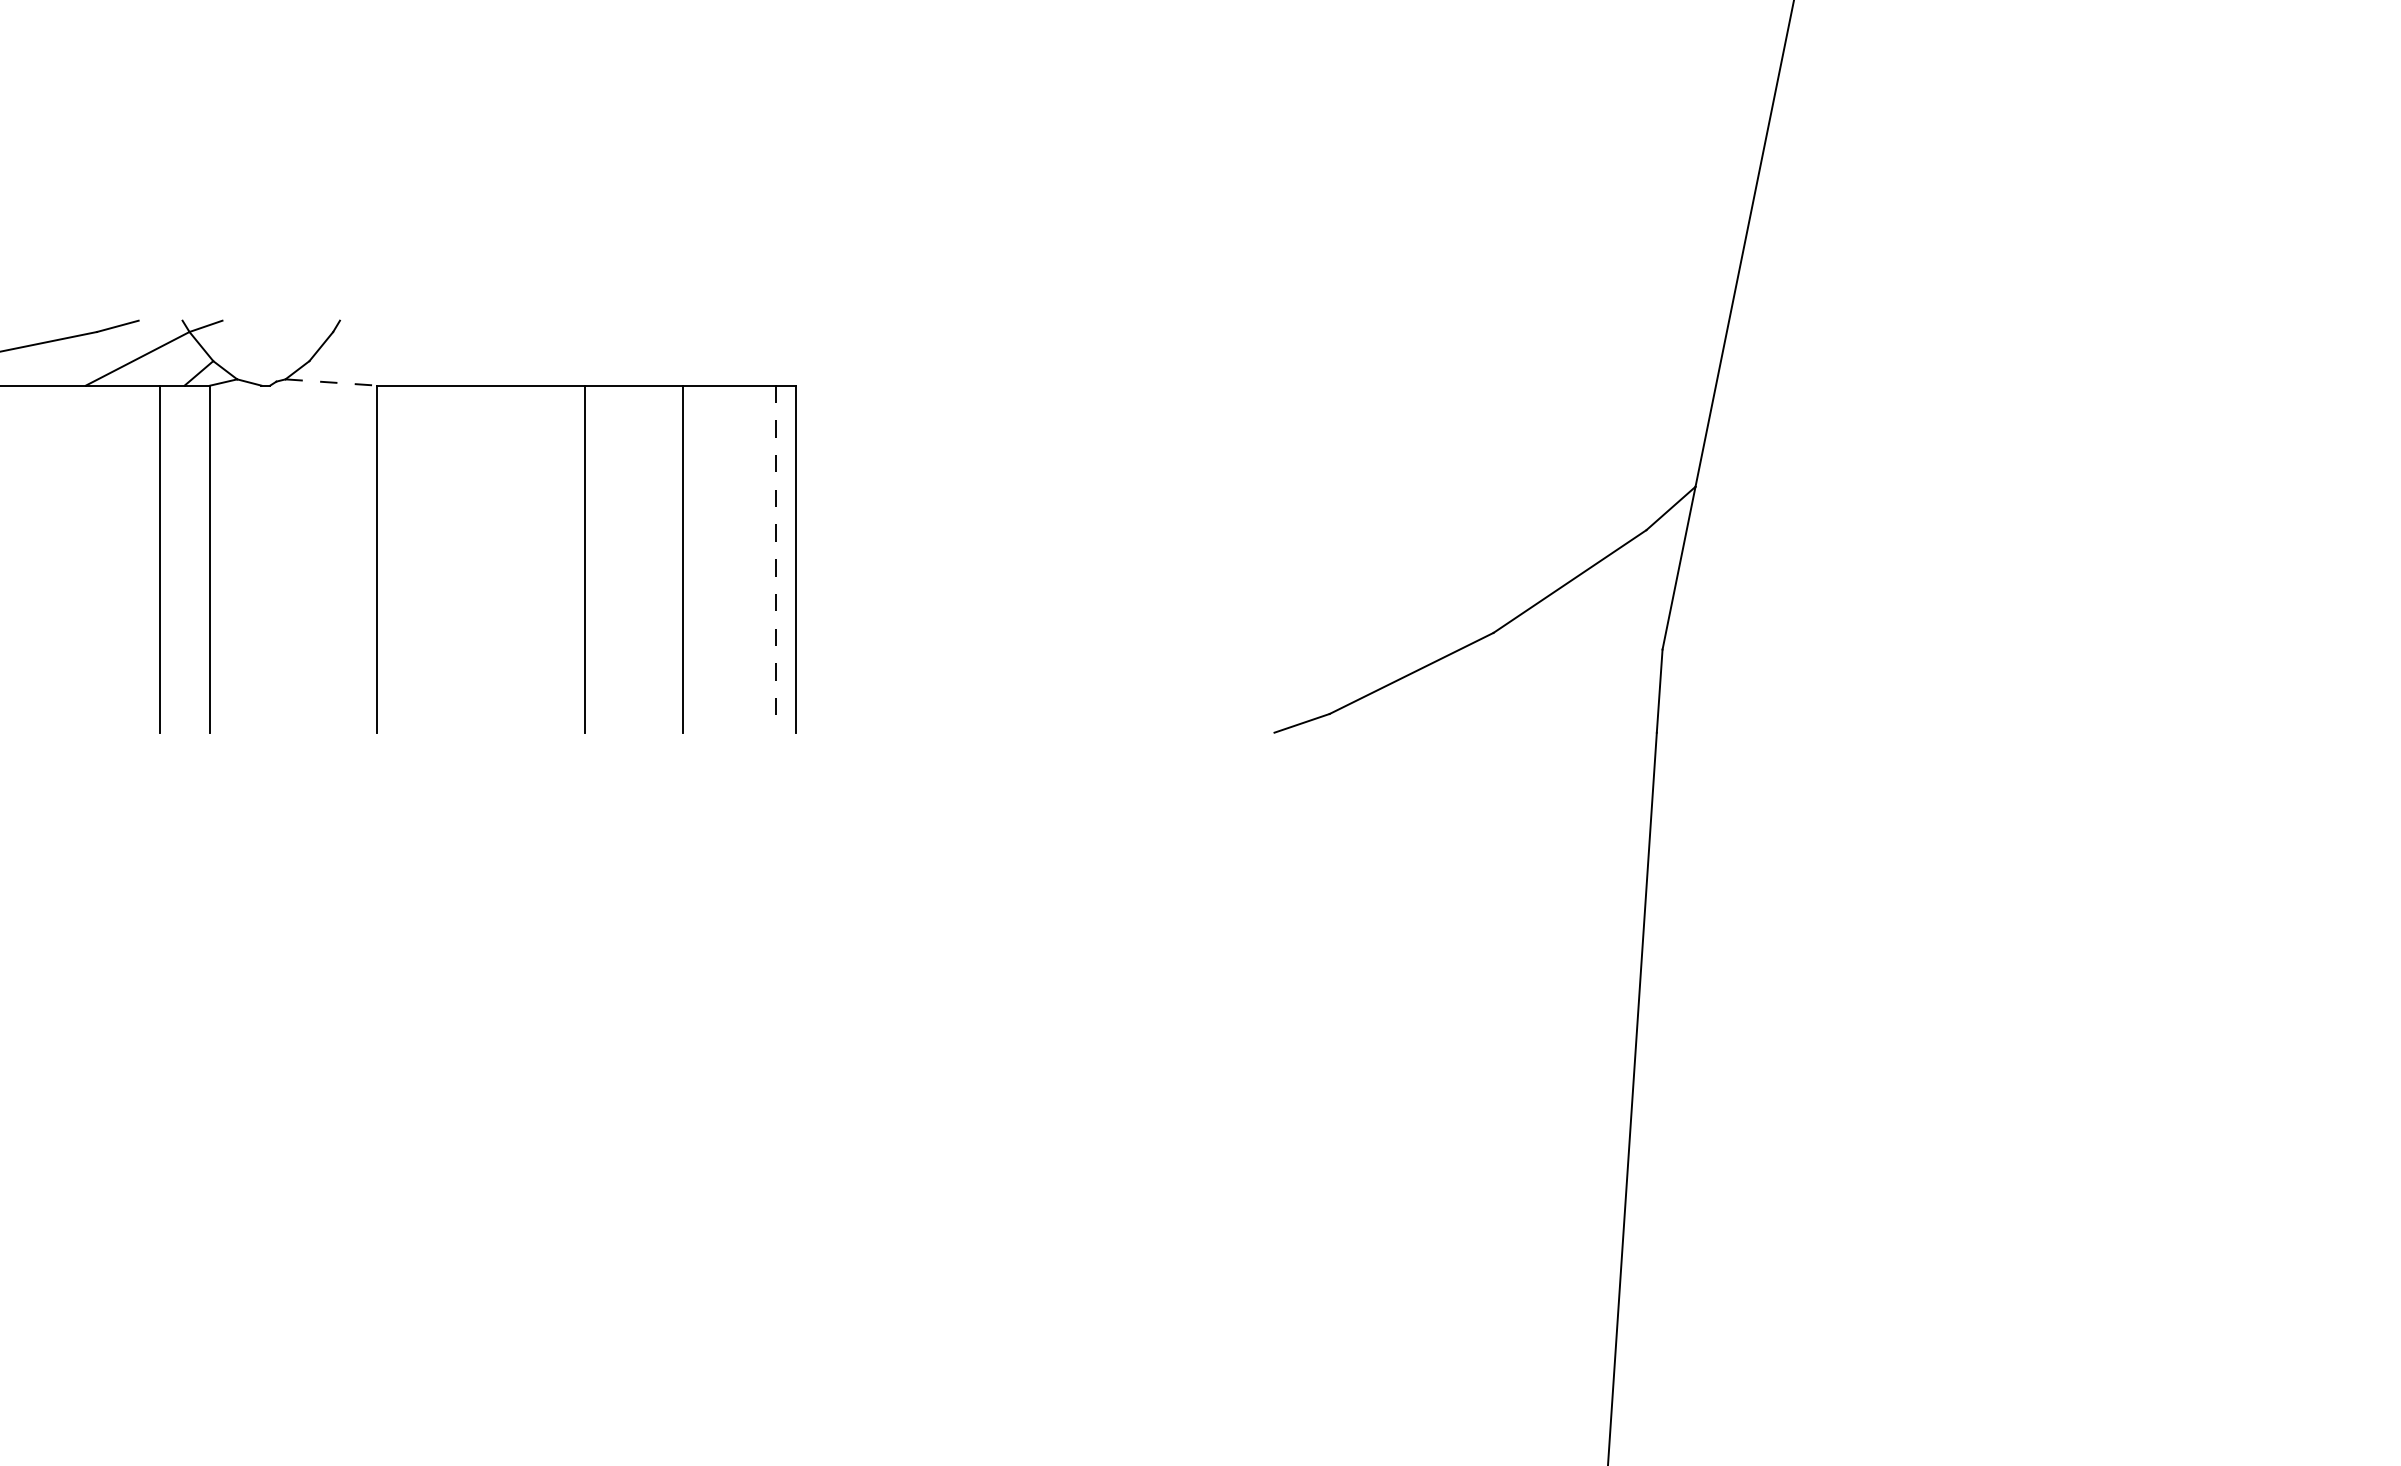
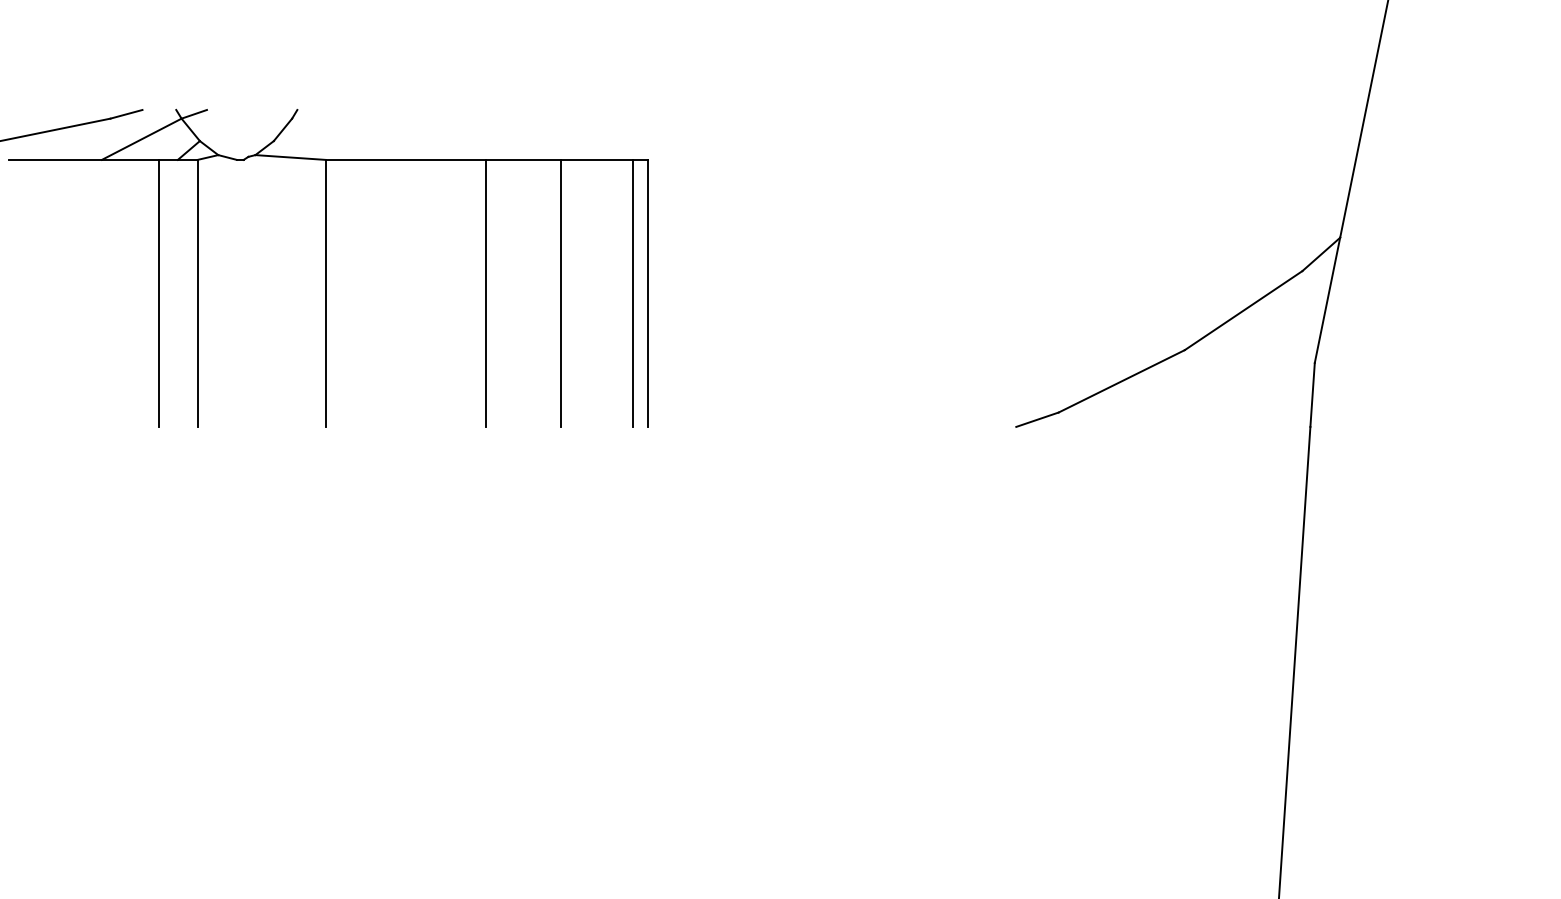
line: (331, 382) -> (290, 157), dashed -> solid
line: (776, 559) -> (633, 293), dashed -> solid

